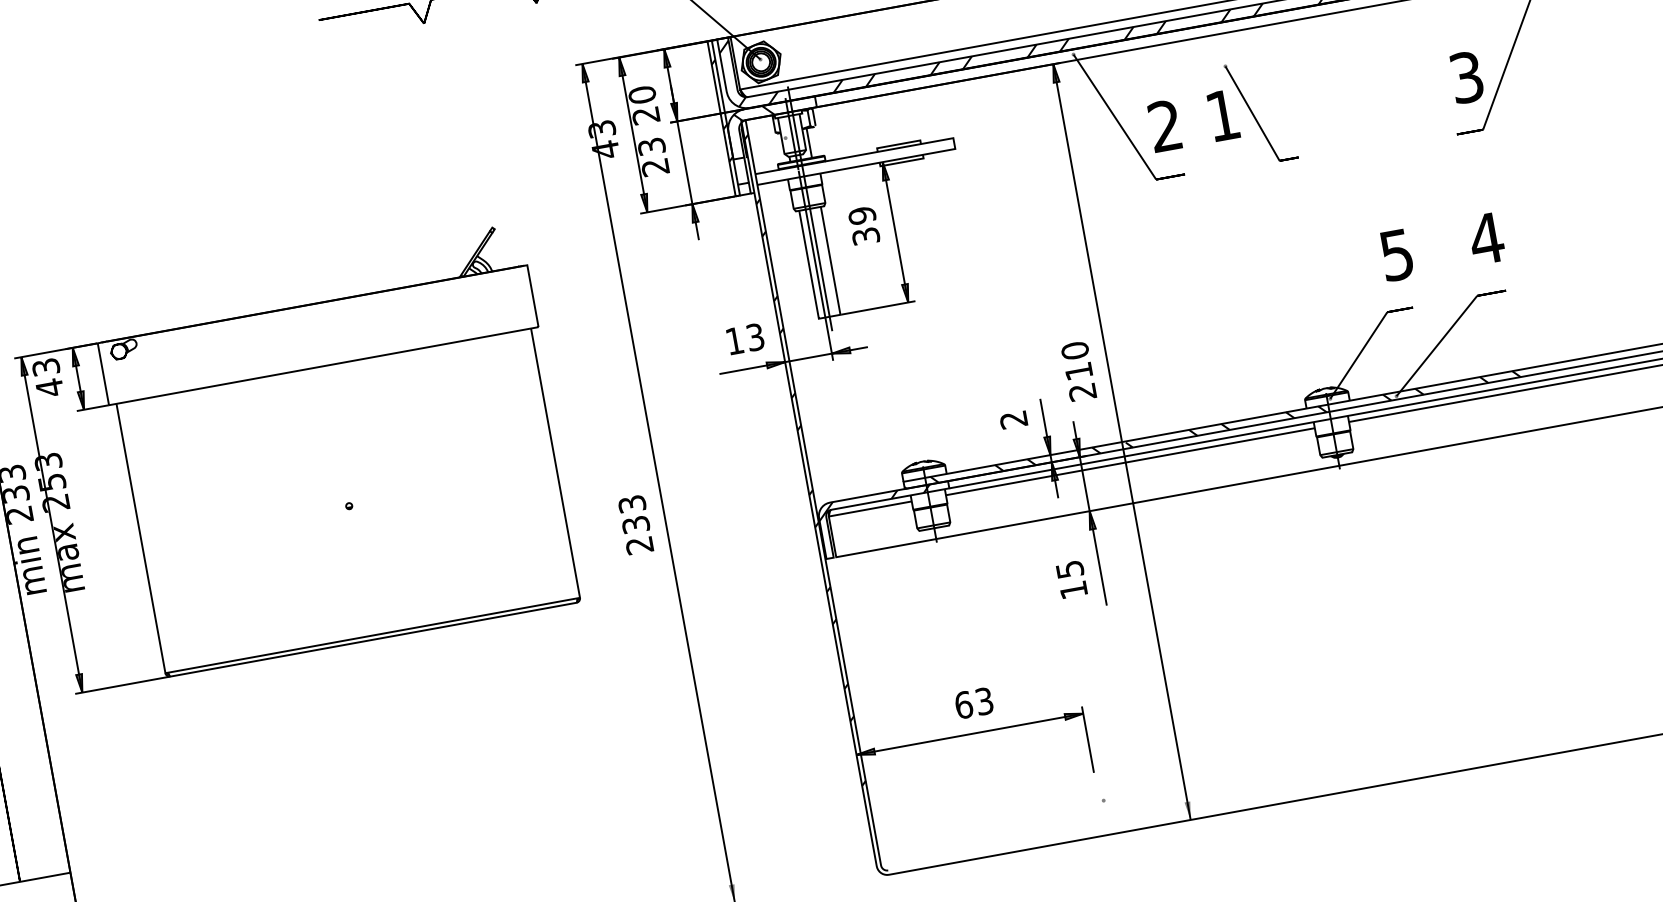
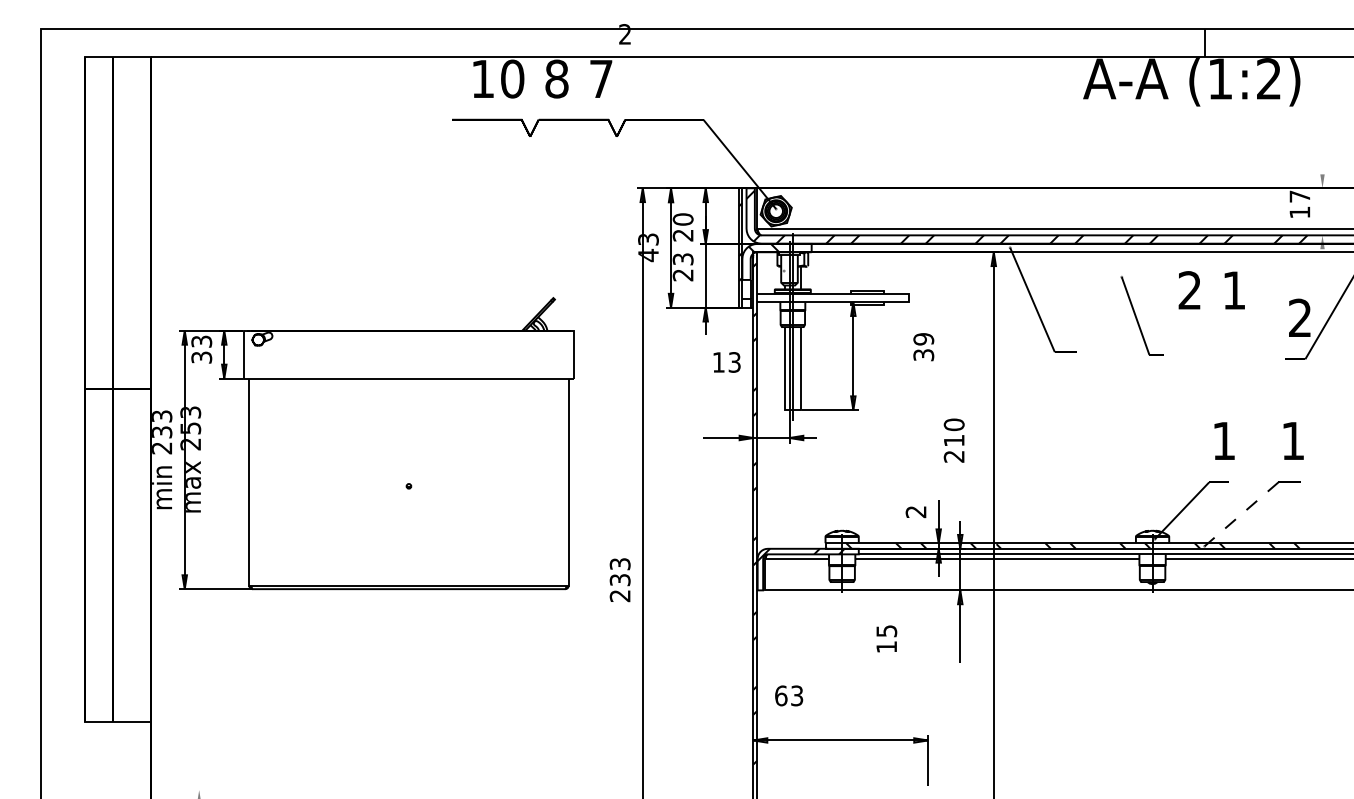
text: (1466, 76) -> (1300, 317), 3 -> 2
text: (1193, 120) -> (1211, 290), moved
text: (863, 226) -> (923, 347), moved
text: (1485, 238) -> (1292, 440), 4 -> 1
text: (1396, 255) -> (1223, 441), 5 -> 1
text: (744, 339) -> (726, 362), moved
line: (1436, 346) -> (1241, 514), solid -> dashed
text: (1077, 371) -> (953, 440), moved
text: (49, 387) -> (201, 357), 43 -> 33
text: (635, 525) -> (619, 580), moved
text: (1071, 579) -> (886, 638), moved
text: (974, 702) -> (789, 695), moved

